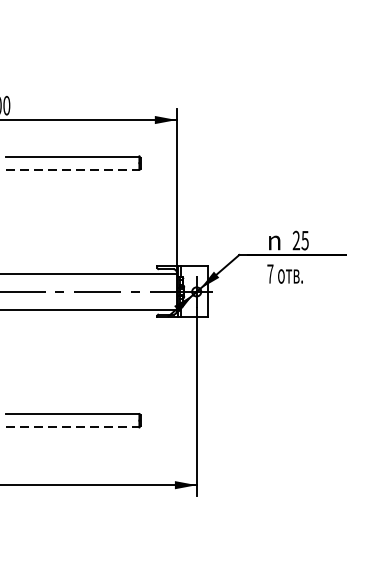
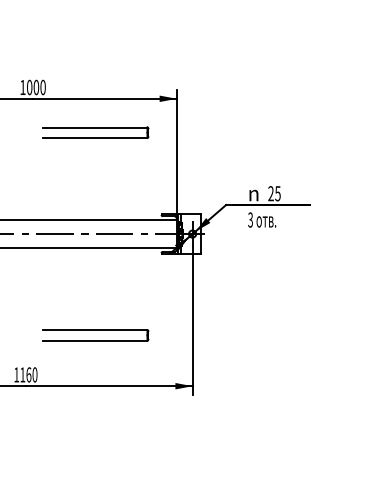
line: (73, 169) -> (95, 137), dashed -> solid
text: (270, 273) -> (250, 219), 7 -> 3
line: (73, 427) -> (95, 340), dashed -> solid

